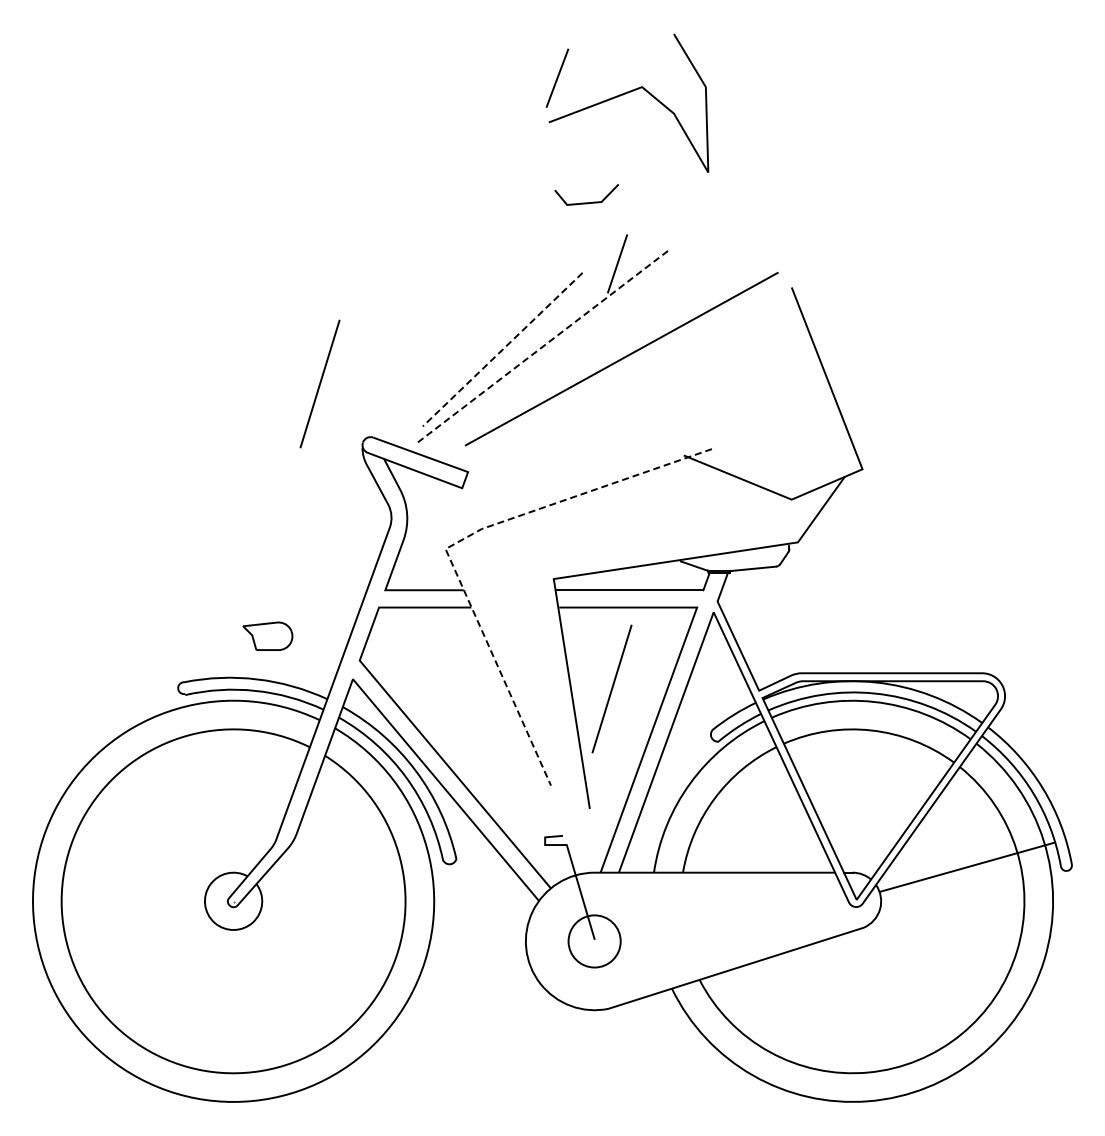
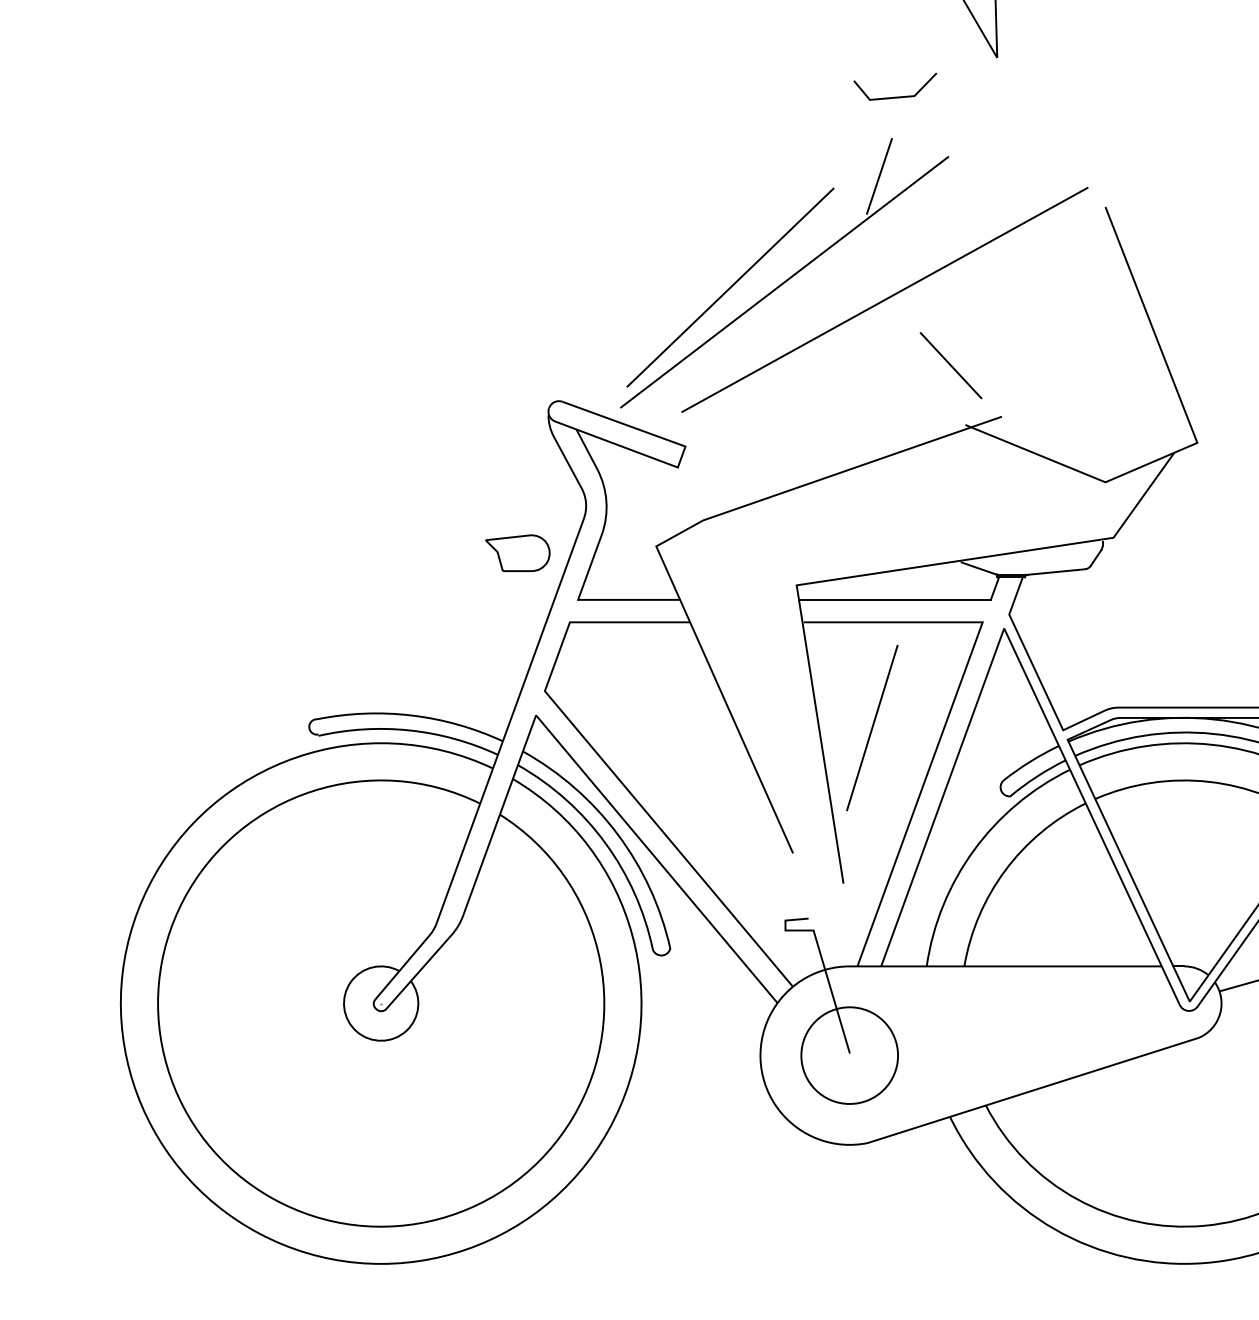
line: (586, 202) -> (894, 96), moved
line: (544, 345) -> (784, 282), dashed -> solid
line: (502, 349) -> (730, 287), dashed -> solid
line: (319, 383) -> (492, 331), removed
line: (672, 409) -> (950, 365), added
line: (456, 542) -> (670, 537), dashed -> solid
part: (267, 635) -> (517, 552), moved
circle: (594, 941) -> (849, 1055), size x1.43

